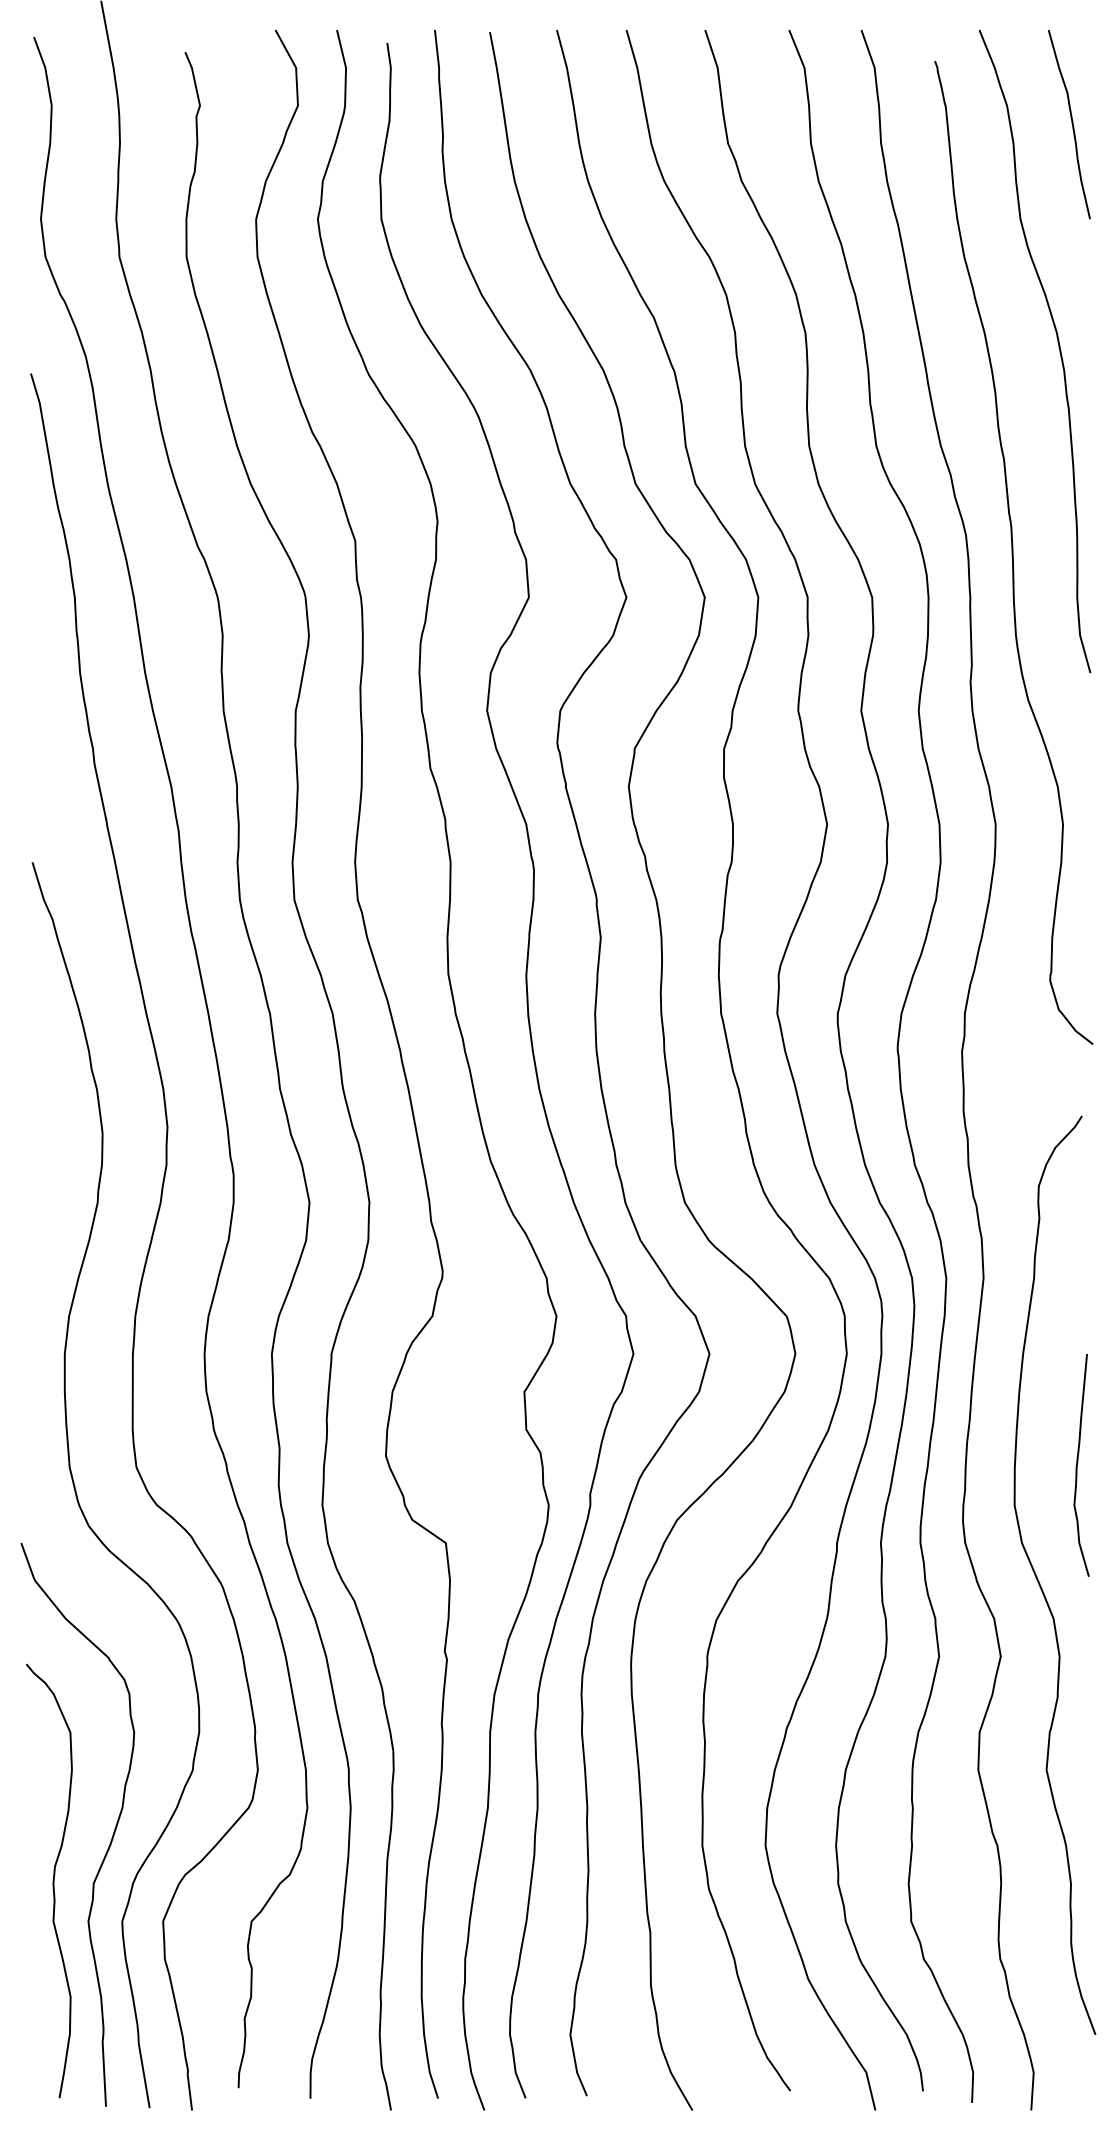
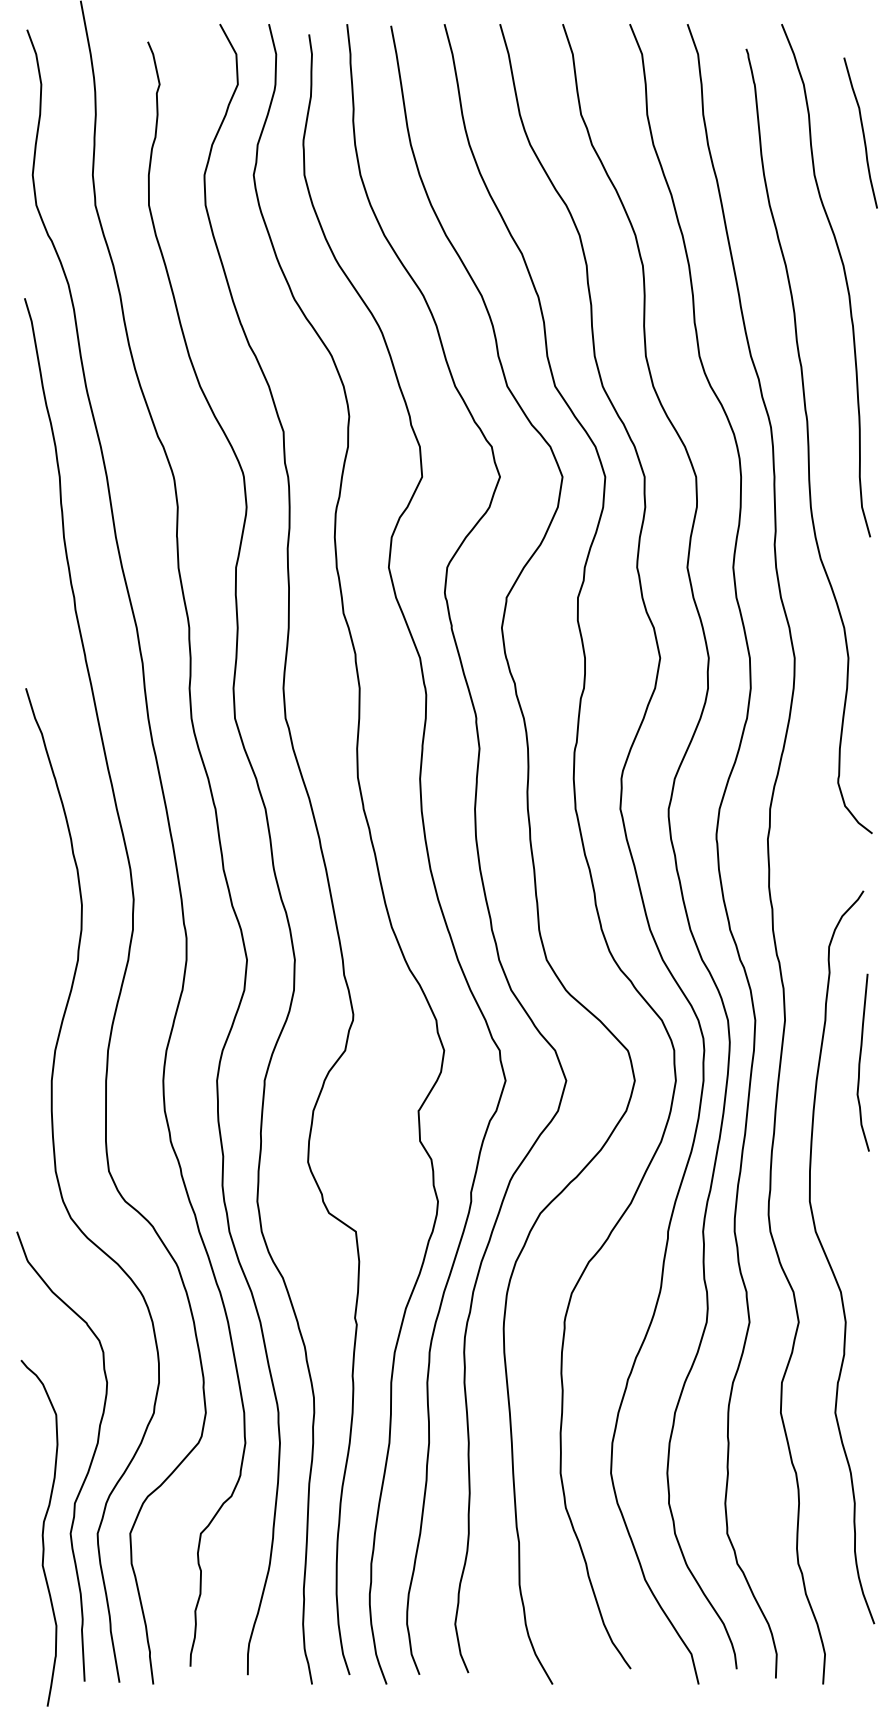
curve: (1071, 124) -> (862, 133), moved
curve: (1077, 1465) -> (860, 1062), moved
curve: (52, 1880) -> (41, 1532), moved

